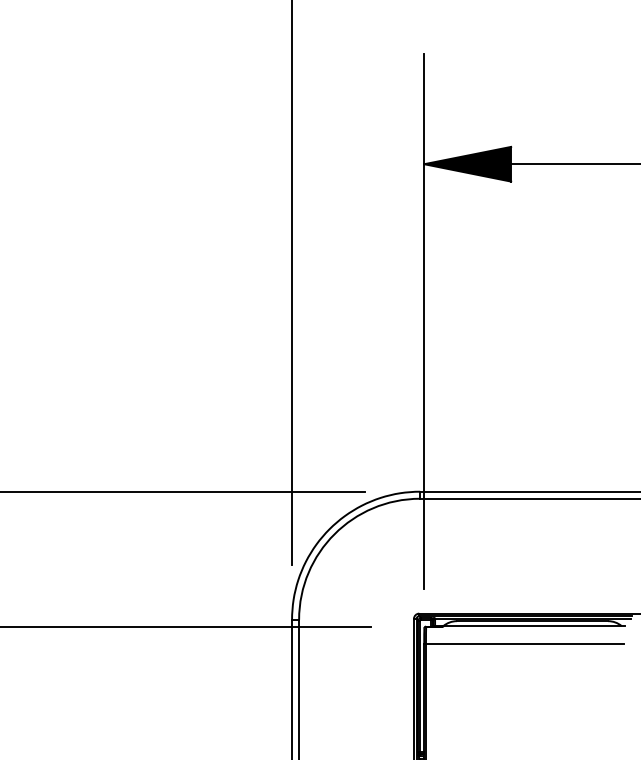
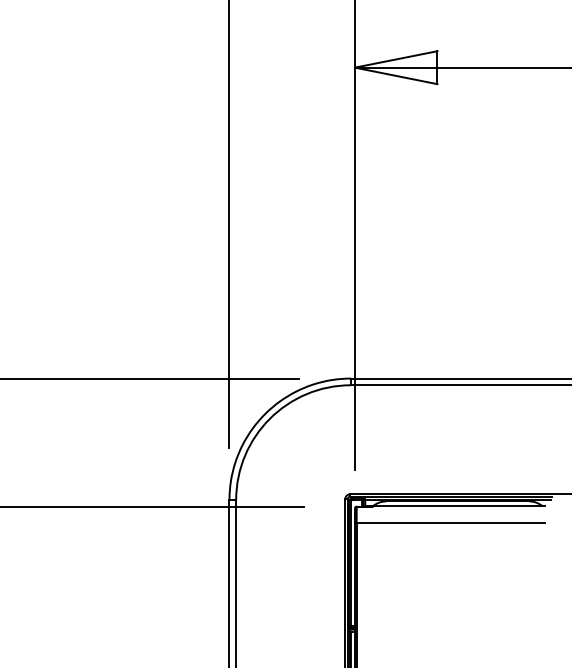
fill: (467, 163) -> (396, 66), removed

